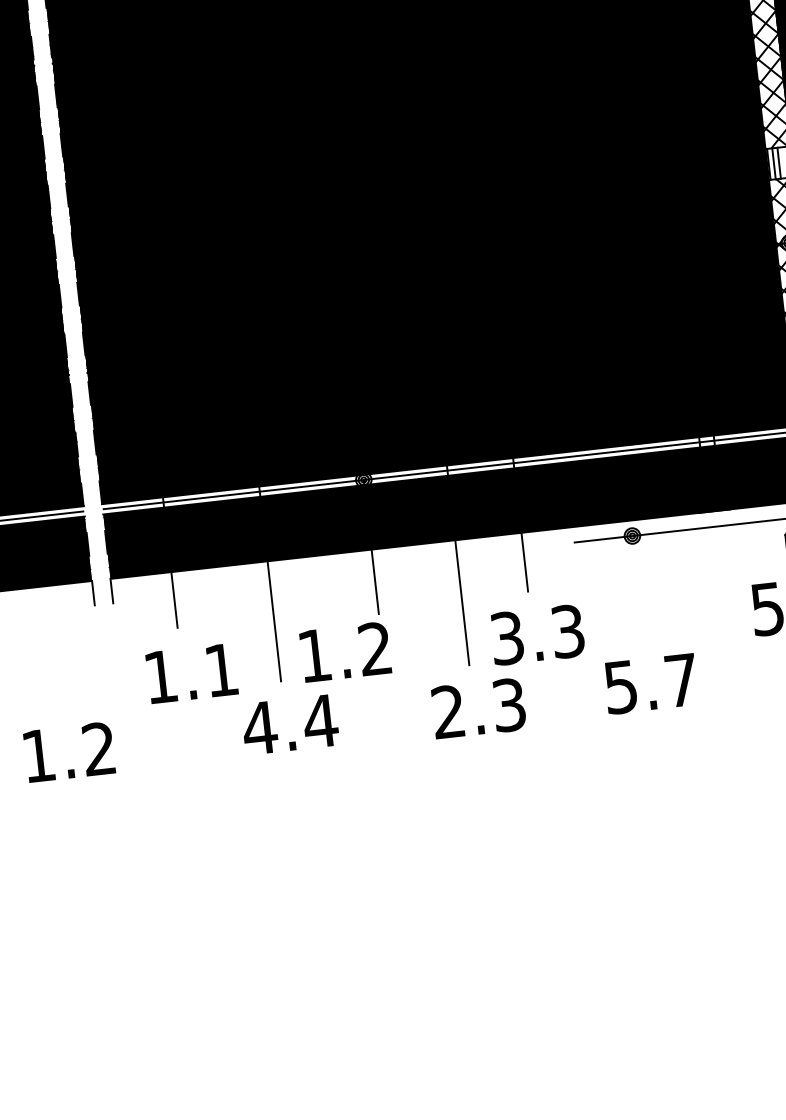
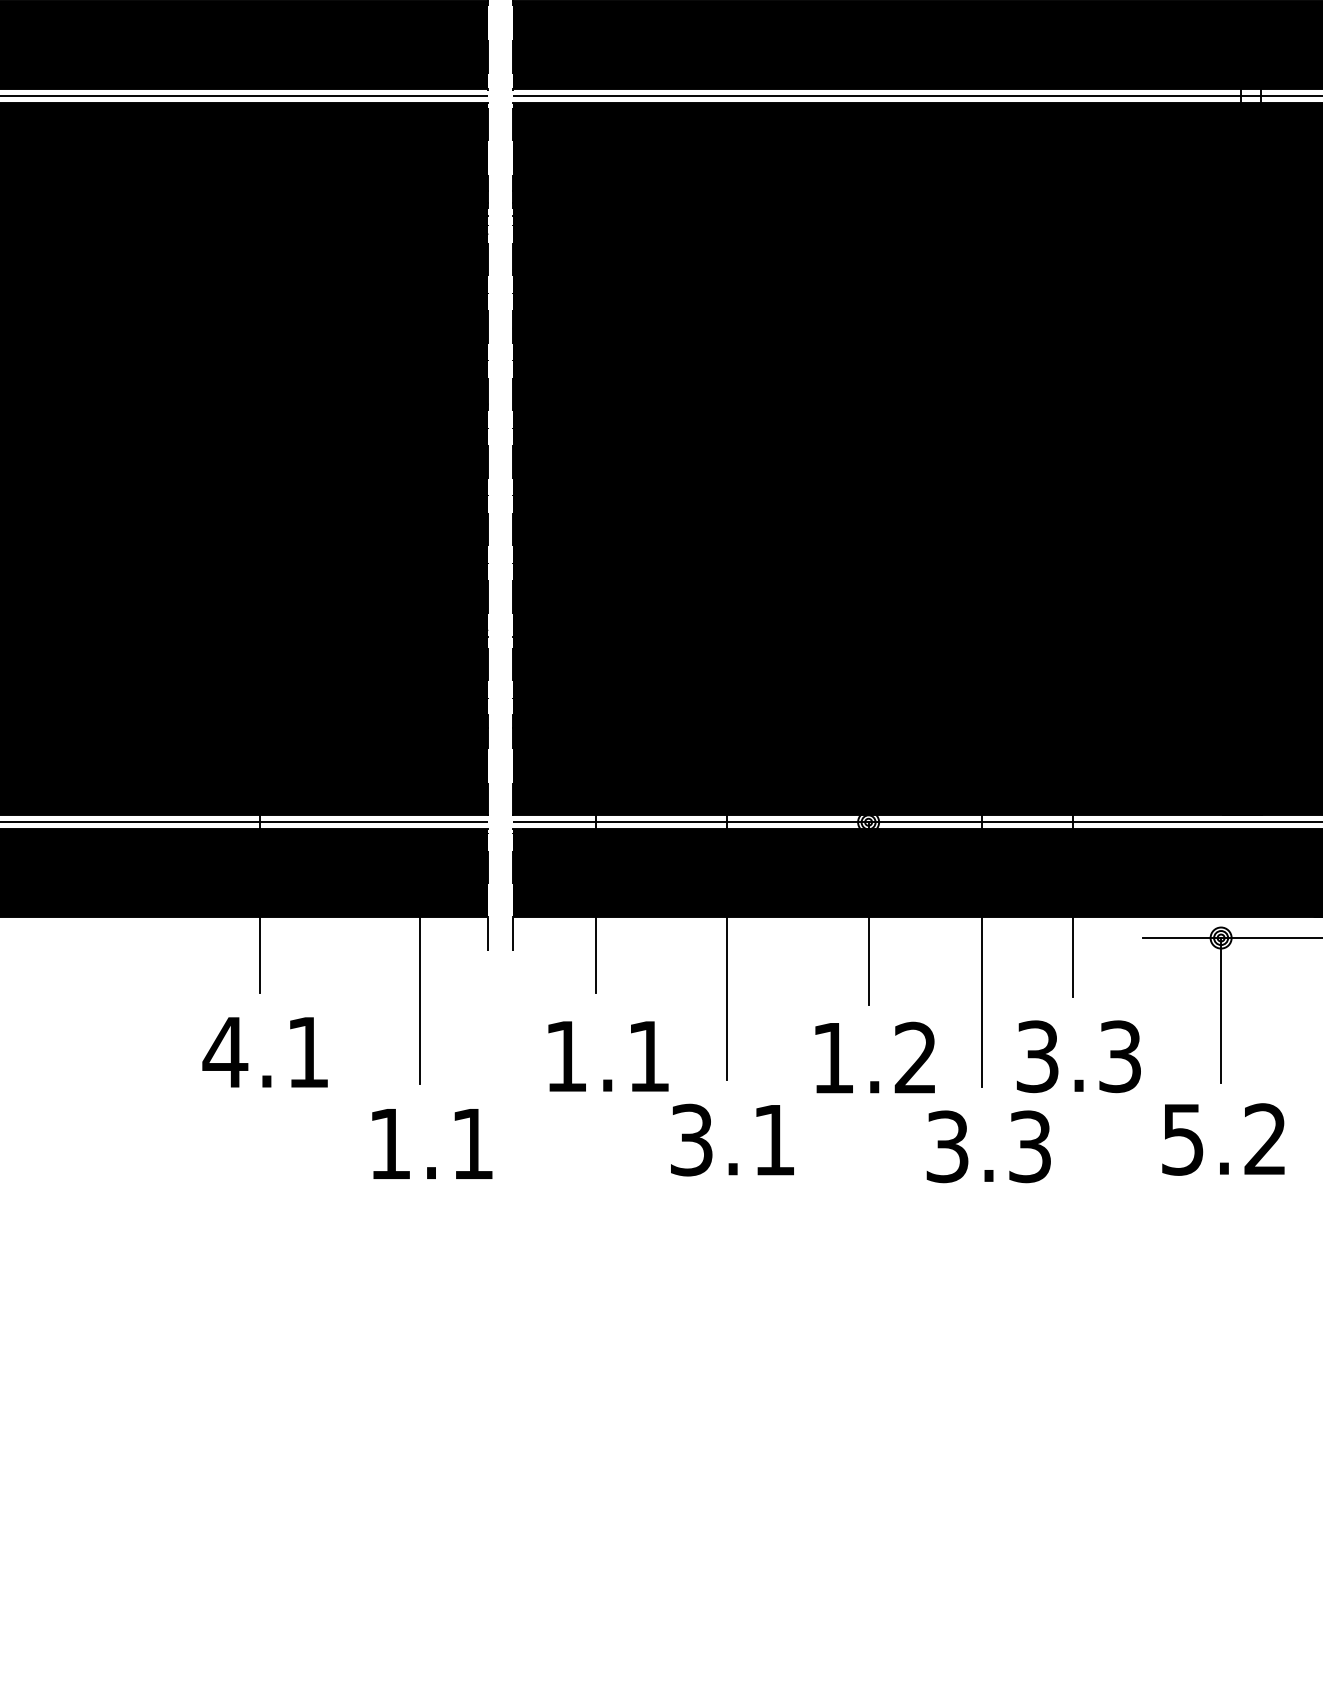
line: (638, 589) -> (1221, 1010), added
line: (47, 636) -> (419, 984), added
text: (345, 651) -> (874, 1057), moved
text: (680, 679) -> (1264, 1138), 5.7 -> 5.2
text: (448, 711) -> (947, 1146), 2.3 -> 3.3
text: (289, 724) -> (732, 1139), 4.4 -> 3.1
text: (98, 748) -> (471, 1142), 1.2 -> 1.1

